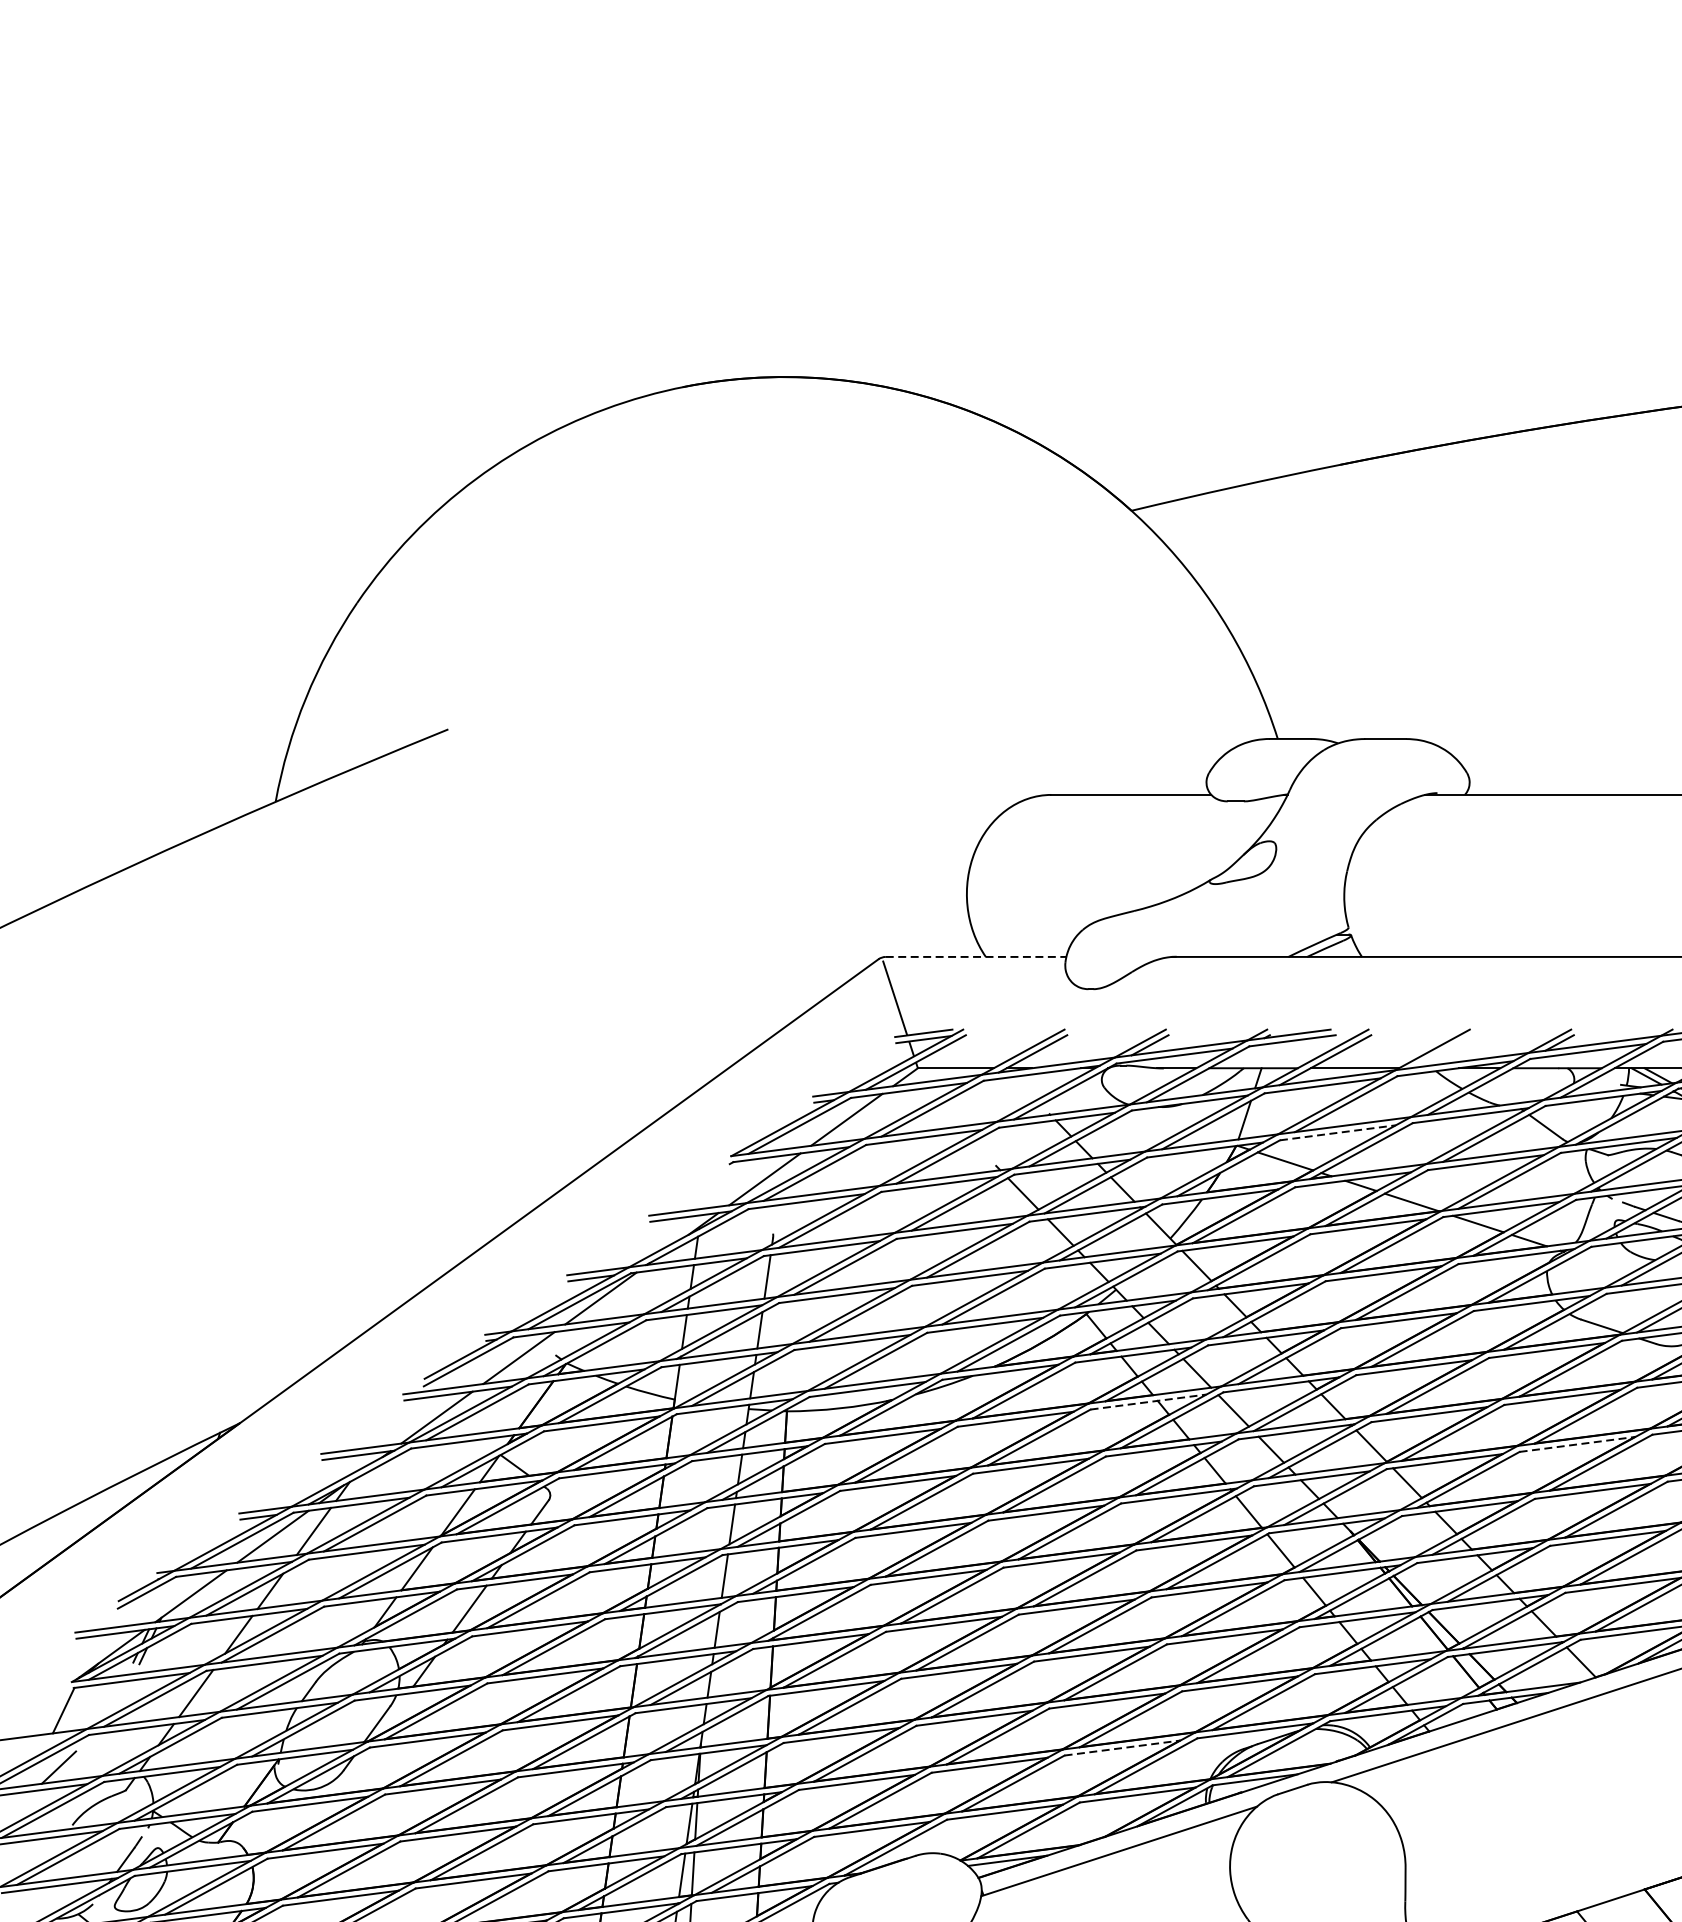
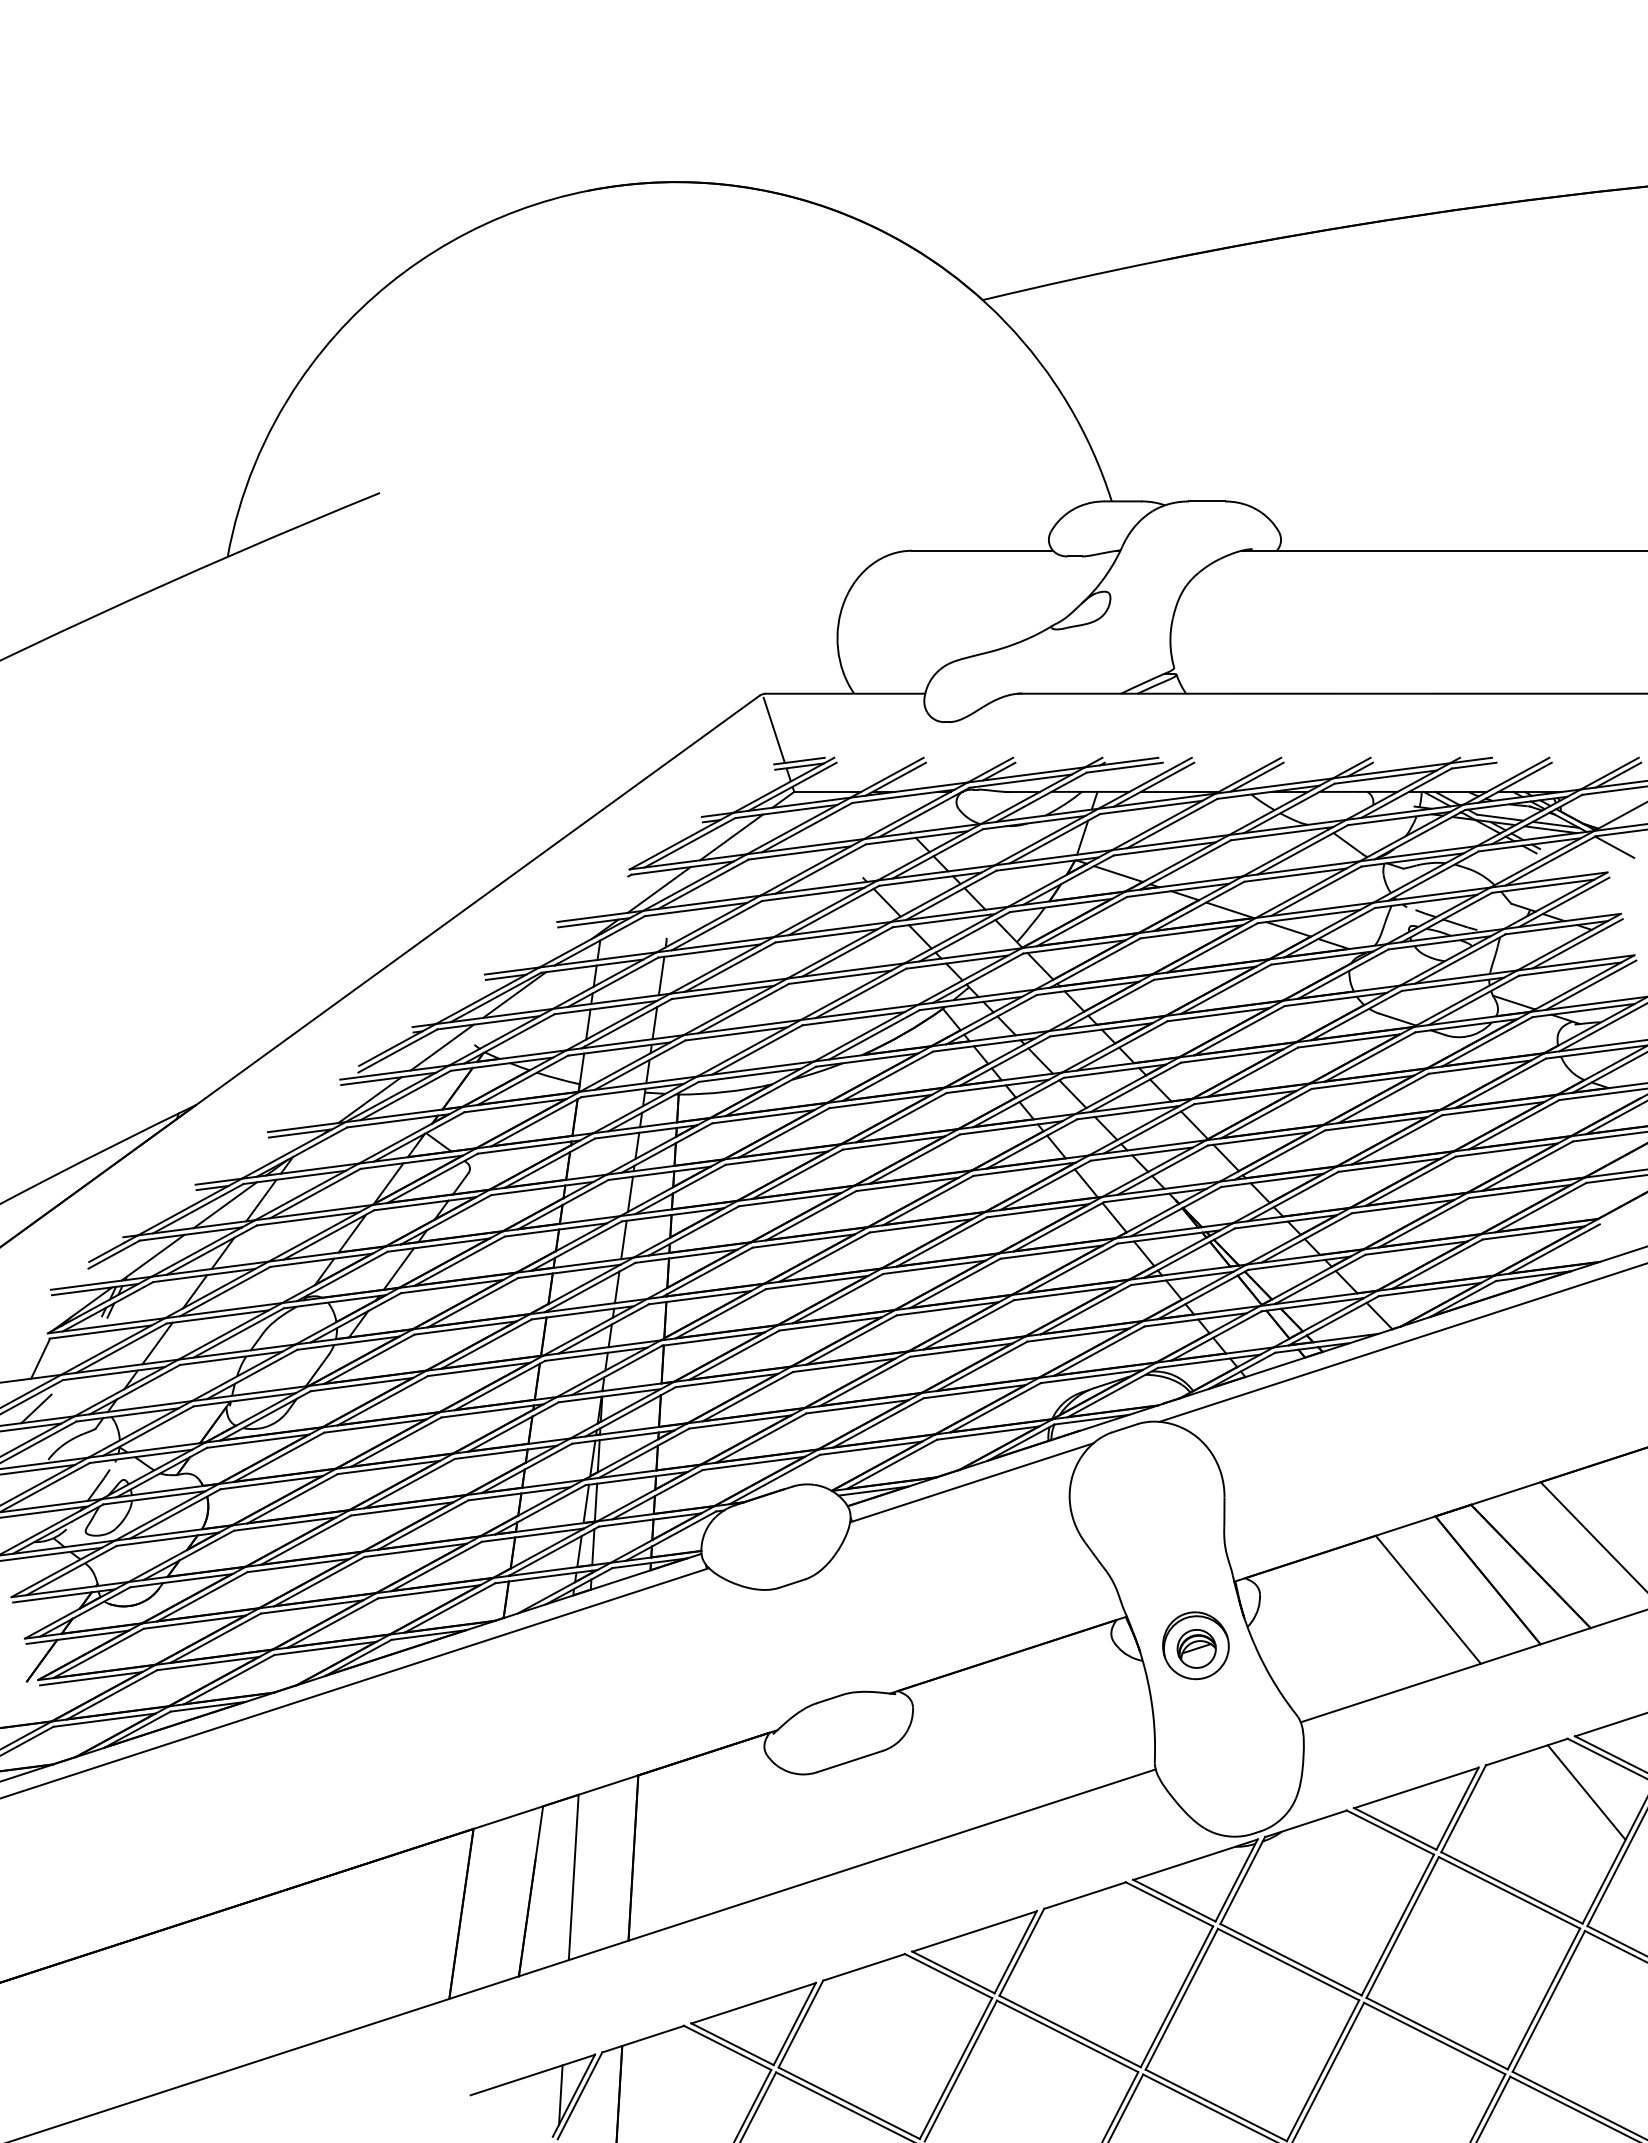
line: (975, 956) -> (845, 693), dashed -> solid
line: (1441, 1050) -> (1256, 776), added
line: (1337, 1132) -> (1164, 848), dashed -> solid
line: (1148, 1402) -> (997, 1086), dashed -> solid
line: (1577, 1444) -> (1376, 1123), dashed -> solid
line: (1122, 1747) -> (974, 1391), dashed -> solid

